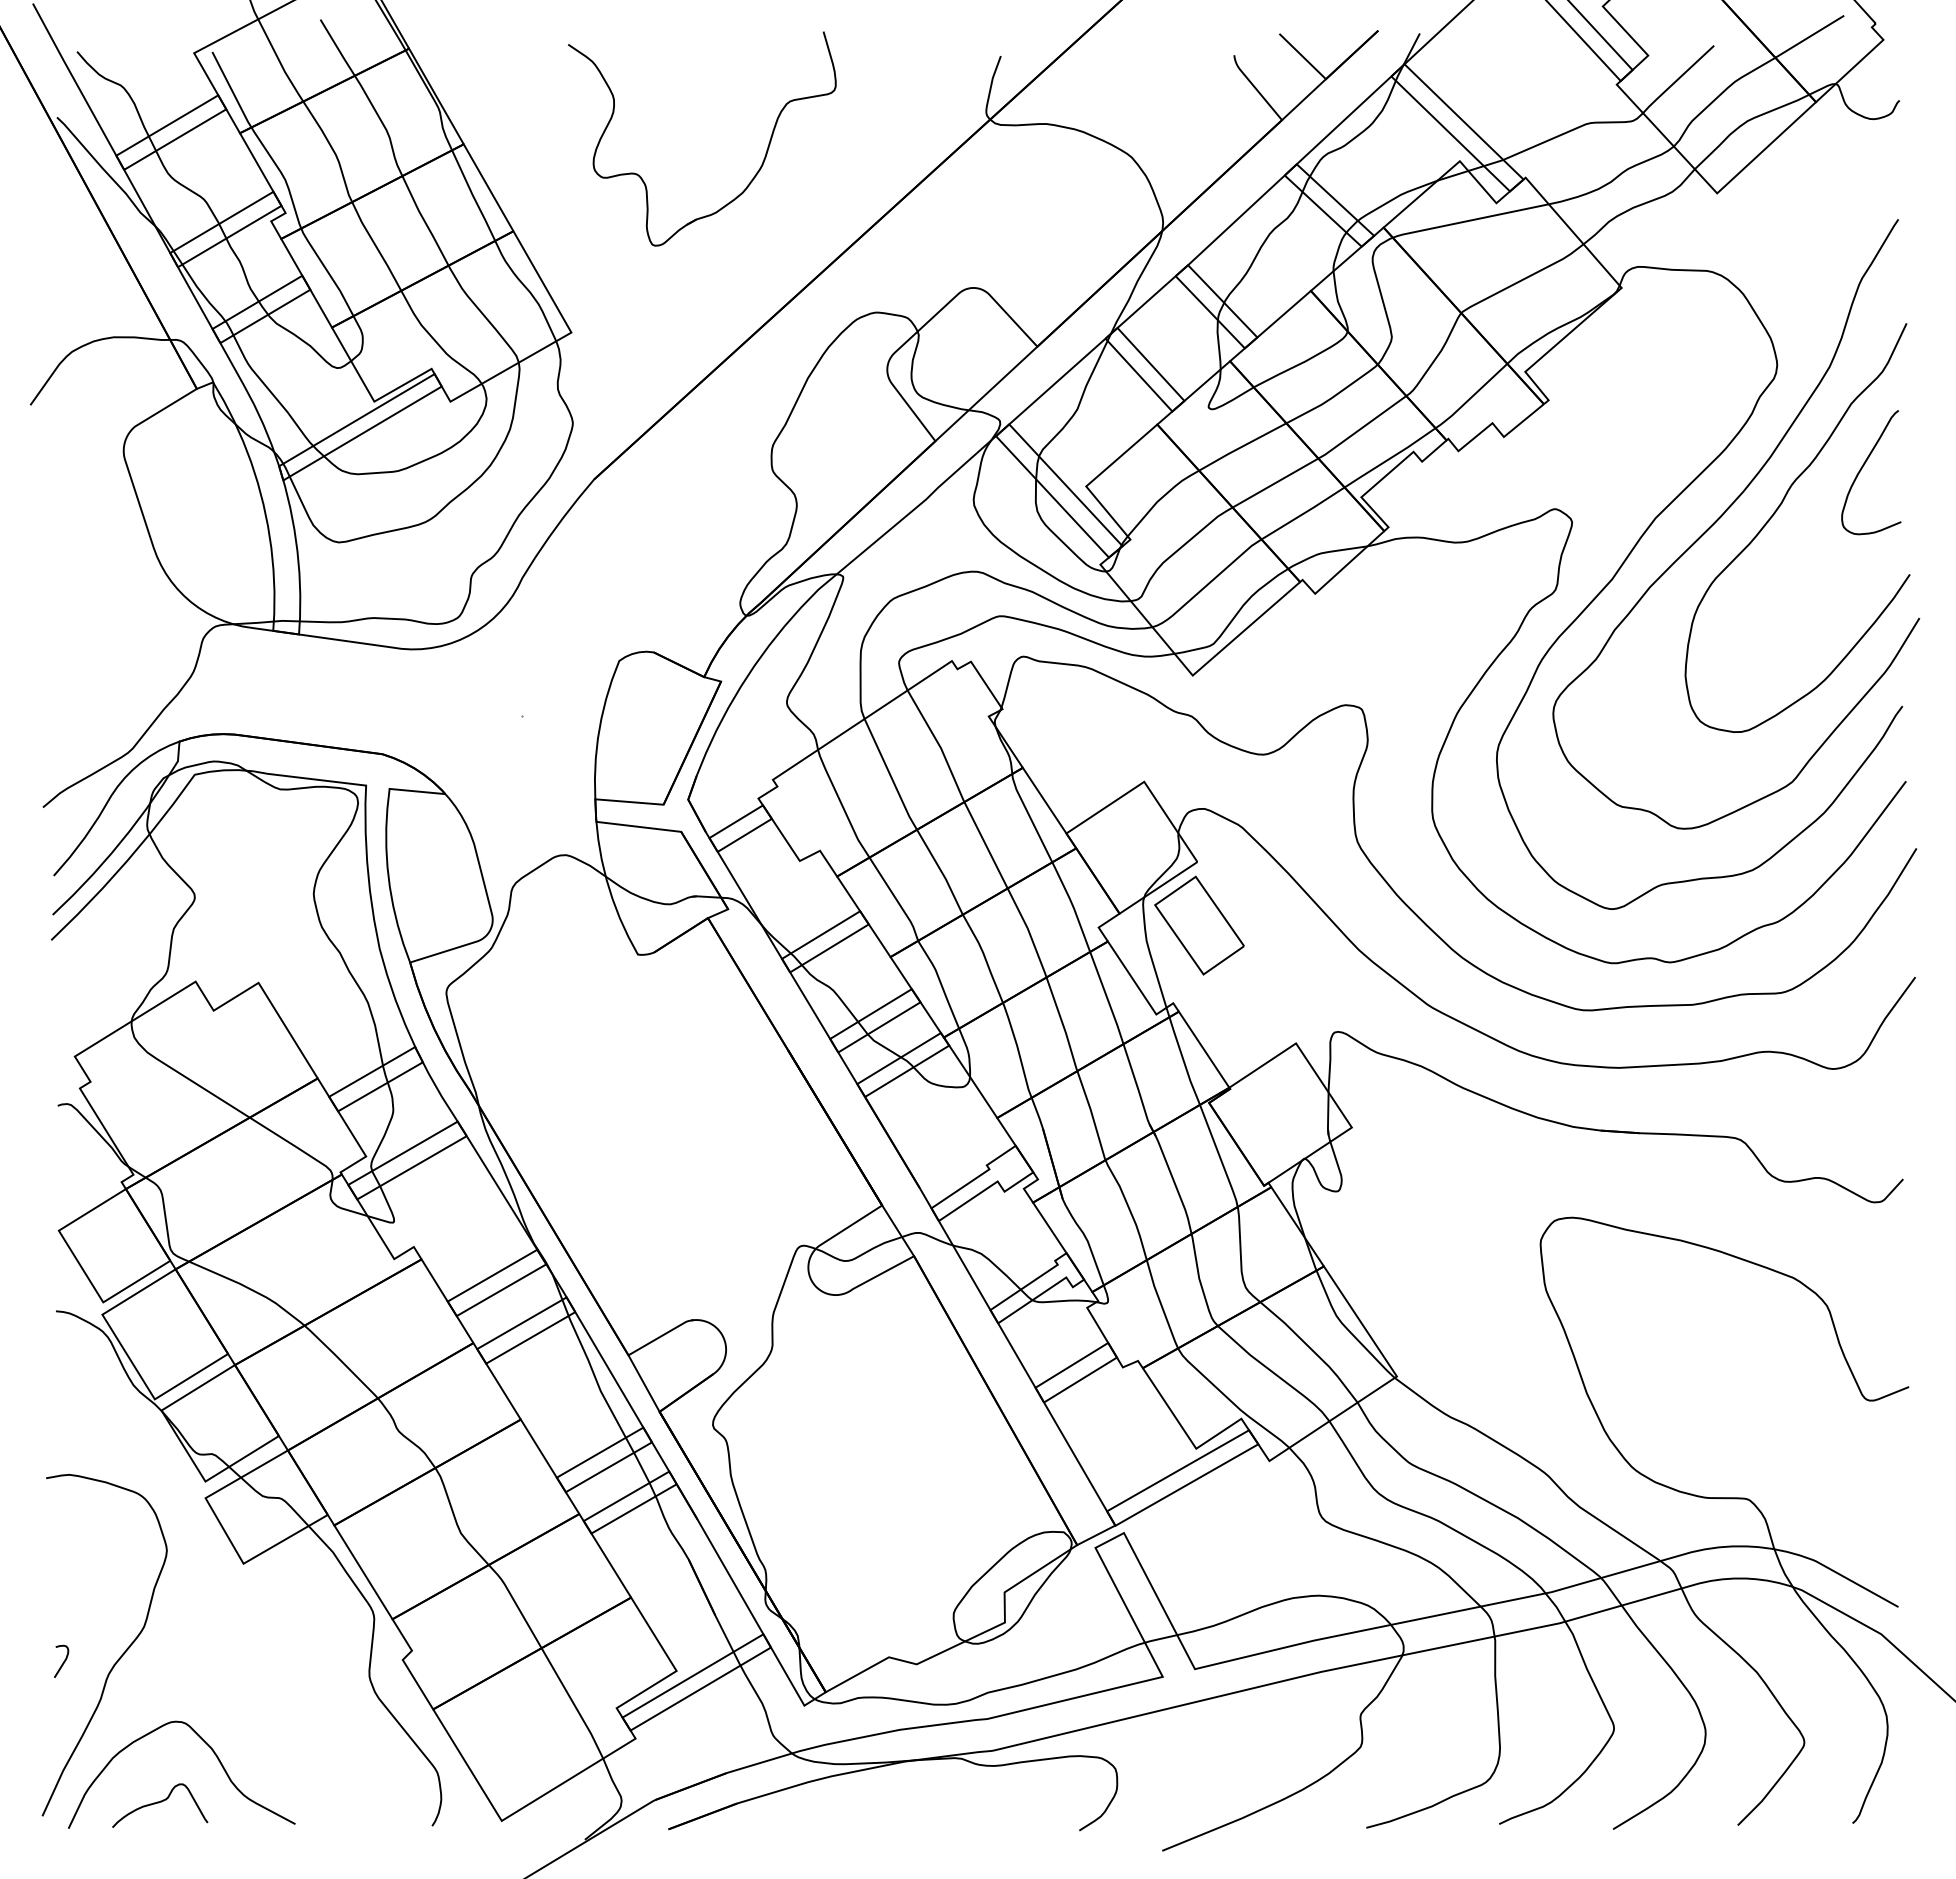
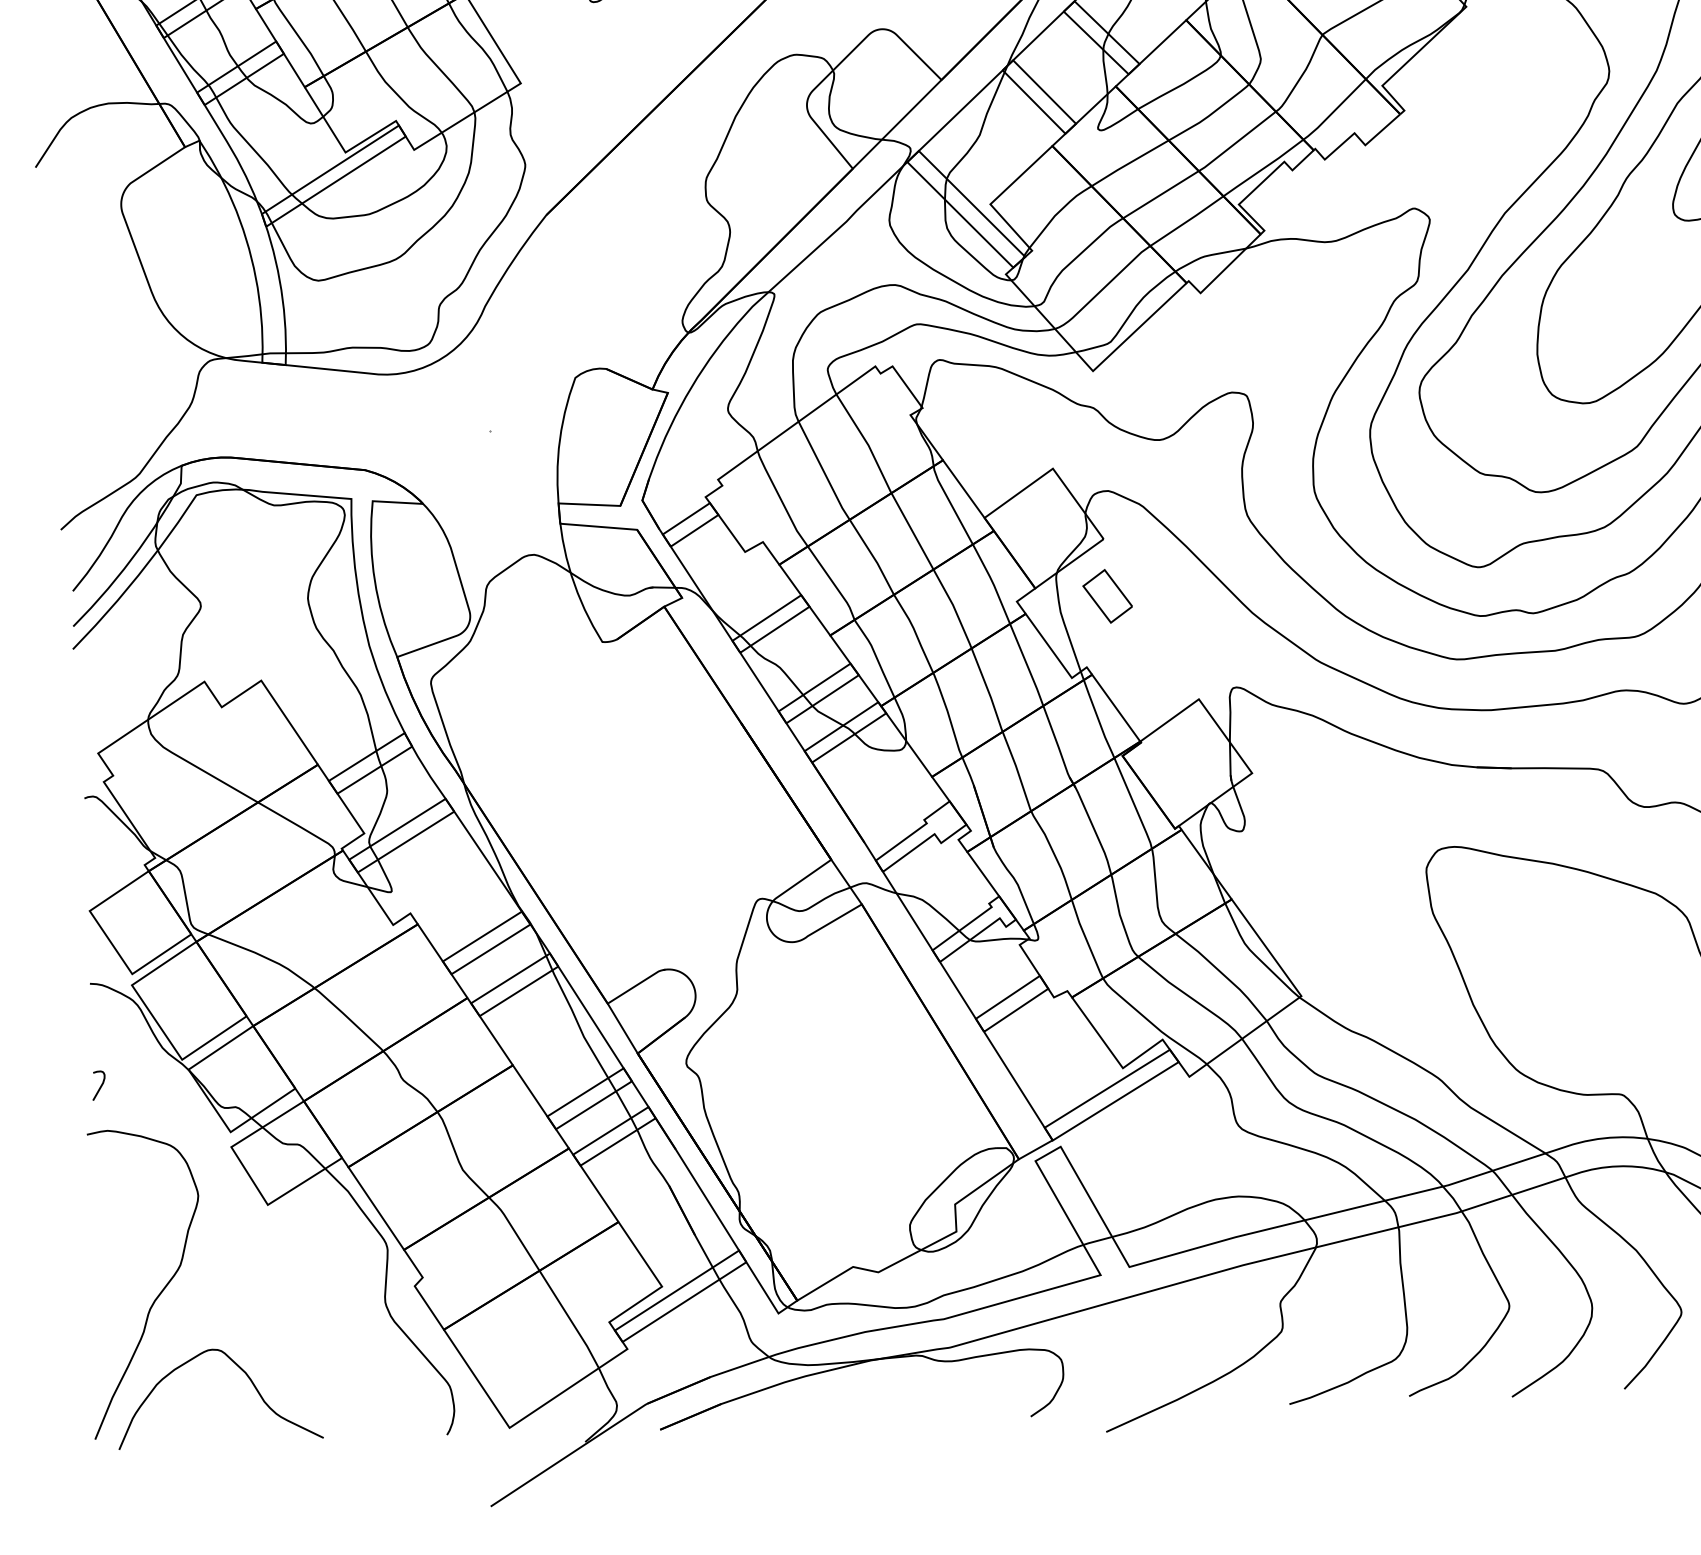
part: (1199, 925) -> (1107, 596), size x0.6
curve: (63, 1661) -> (100, 1085), moved
curve: (158, 1803) -> (199, 1424), removed

